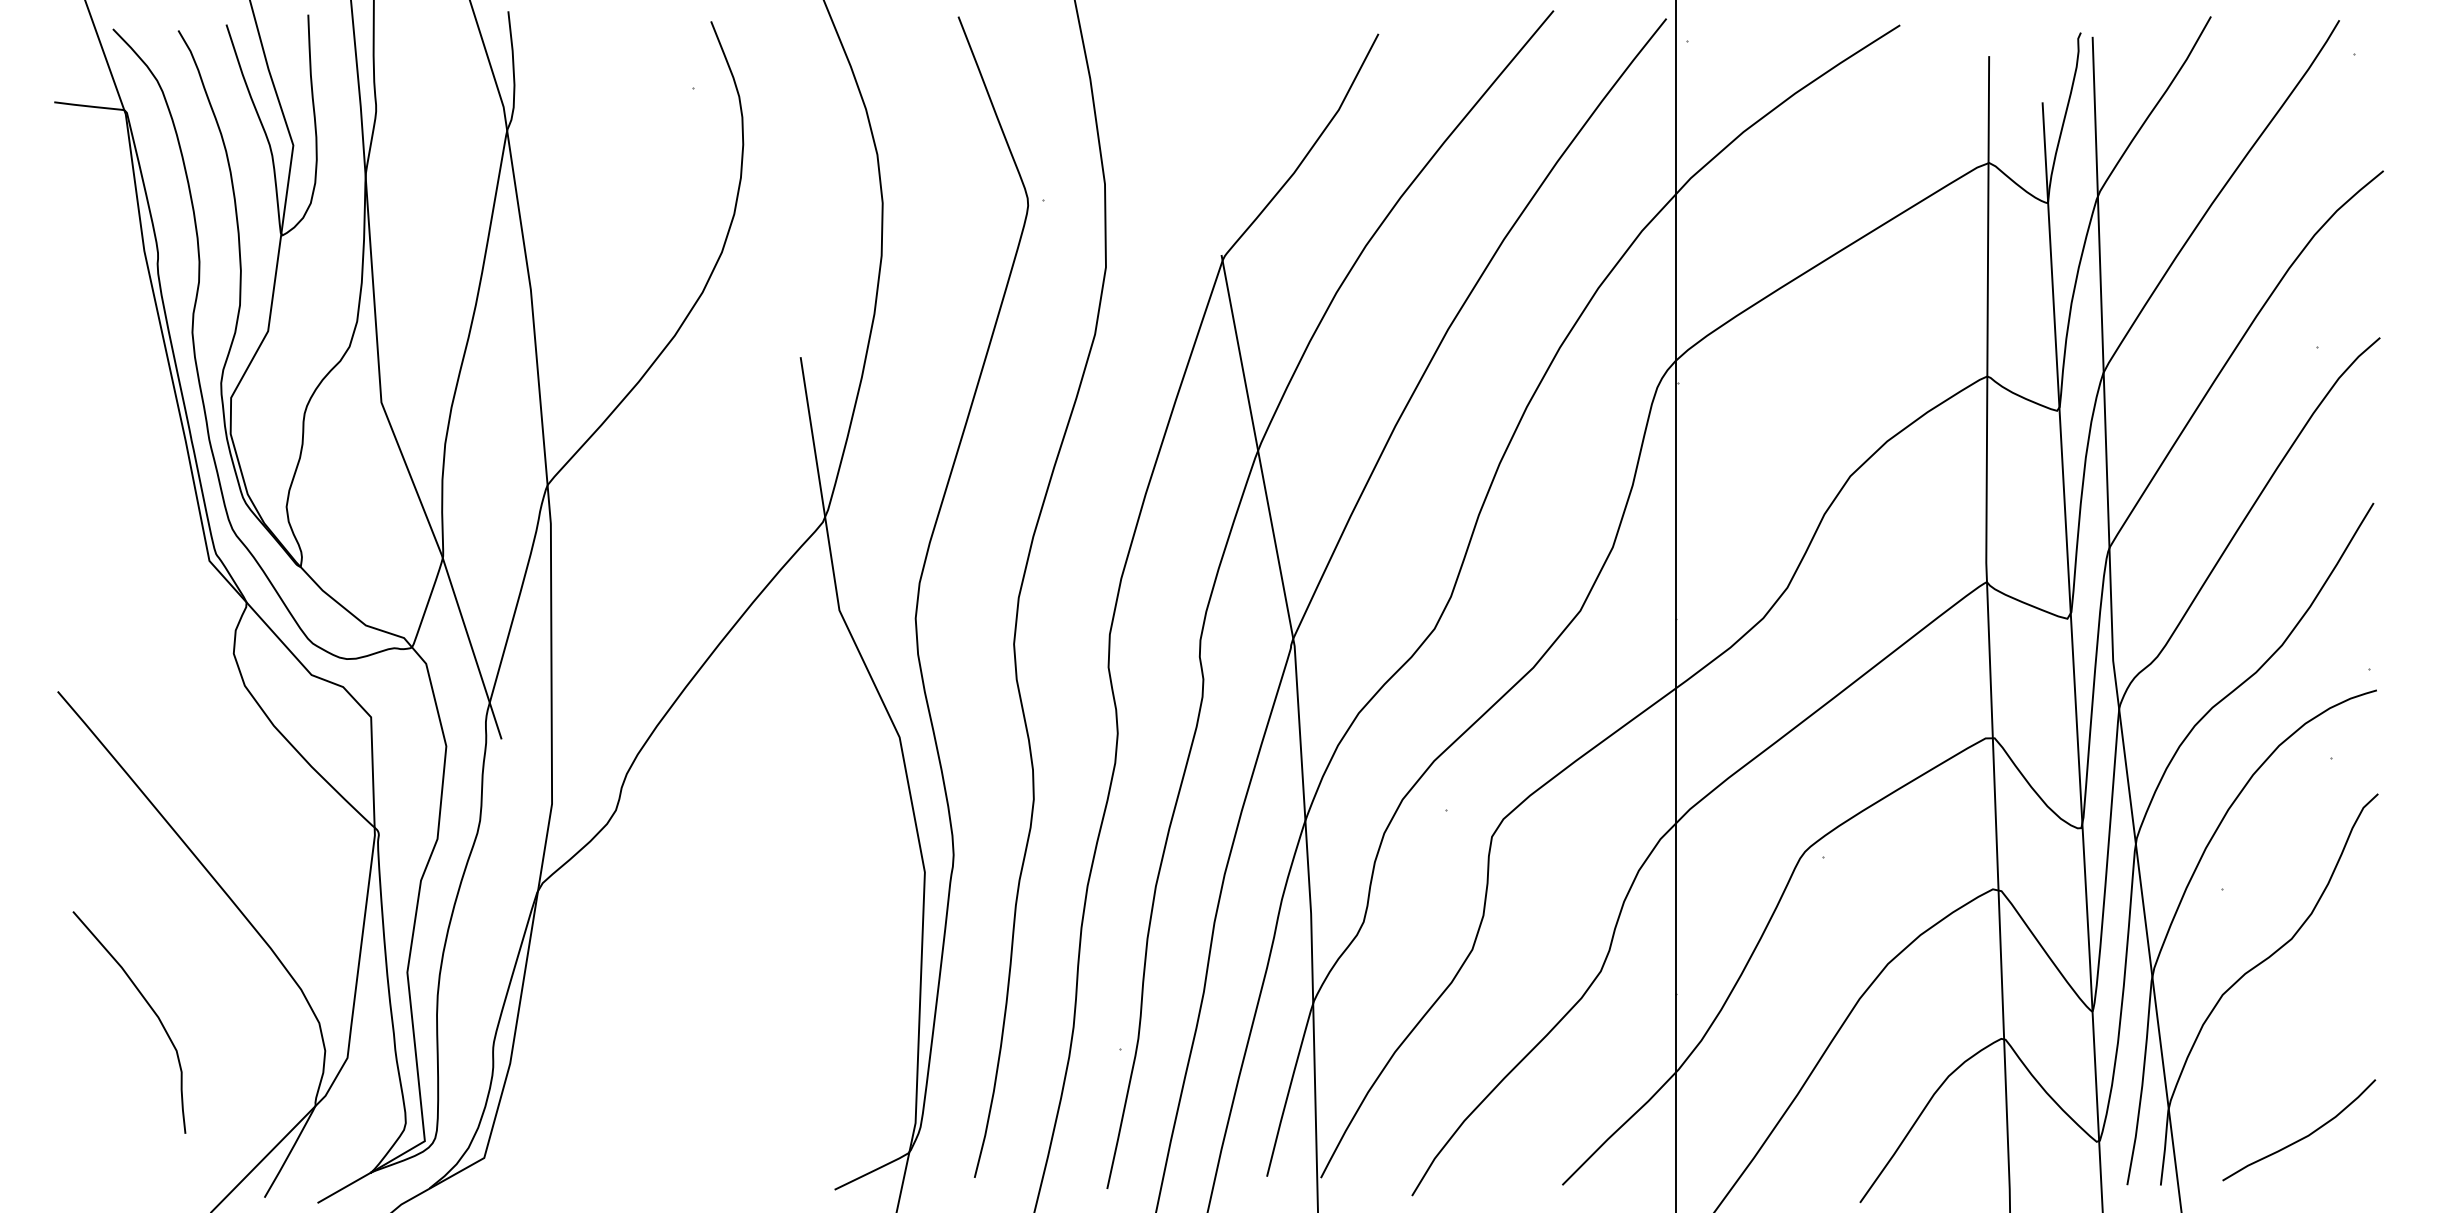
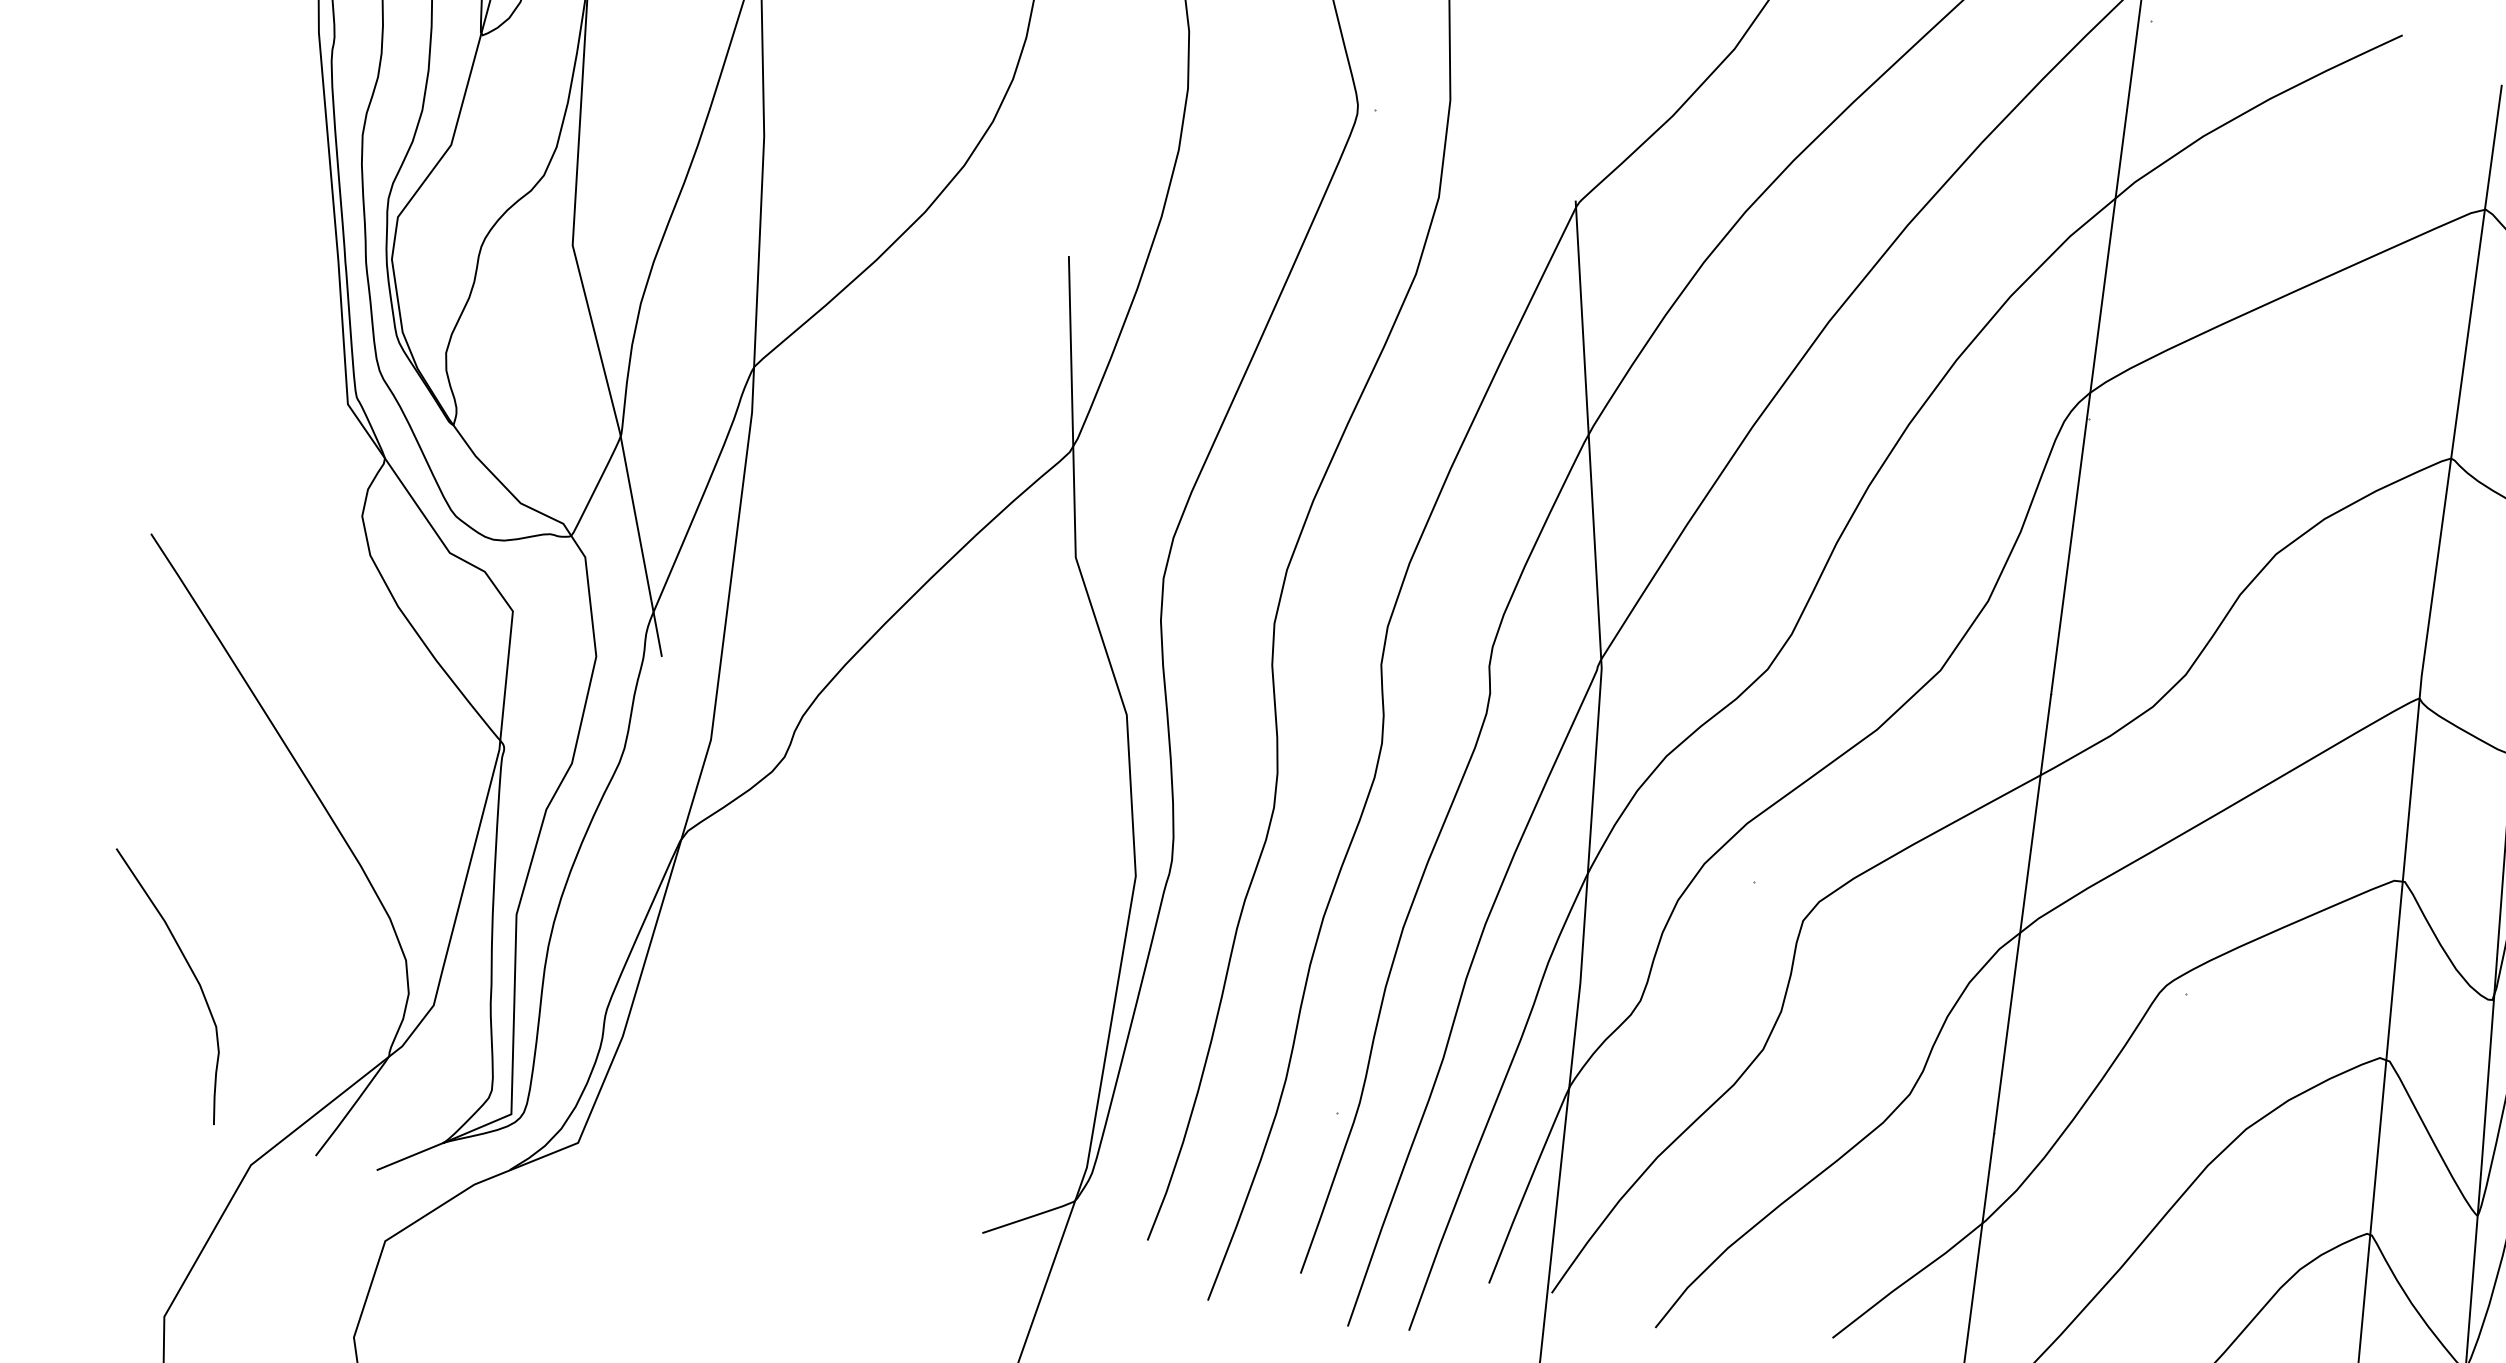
curve: (149, 1007) -> (191, 972), moved

